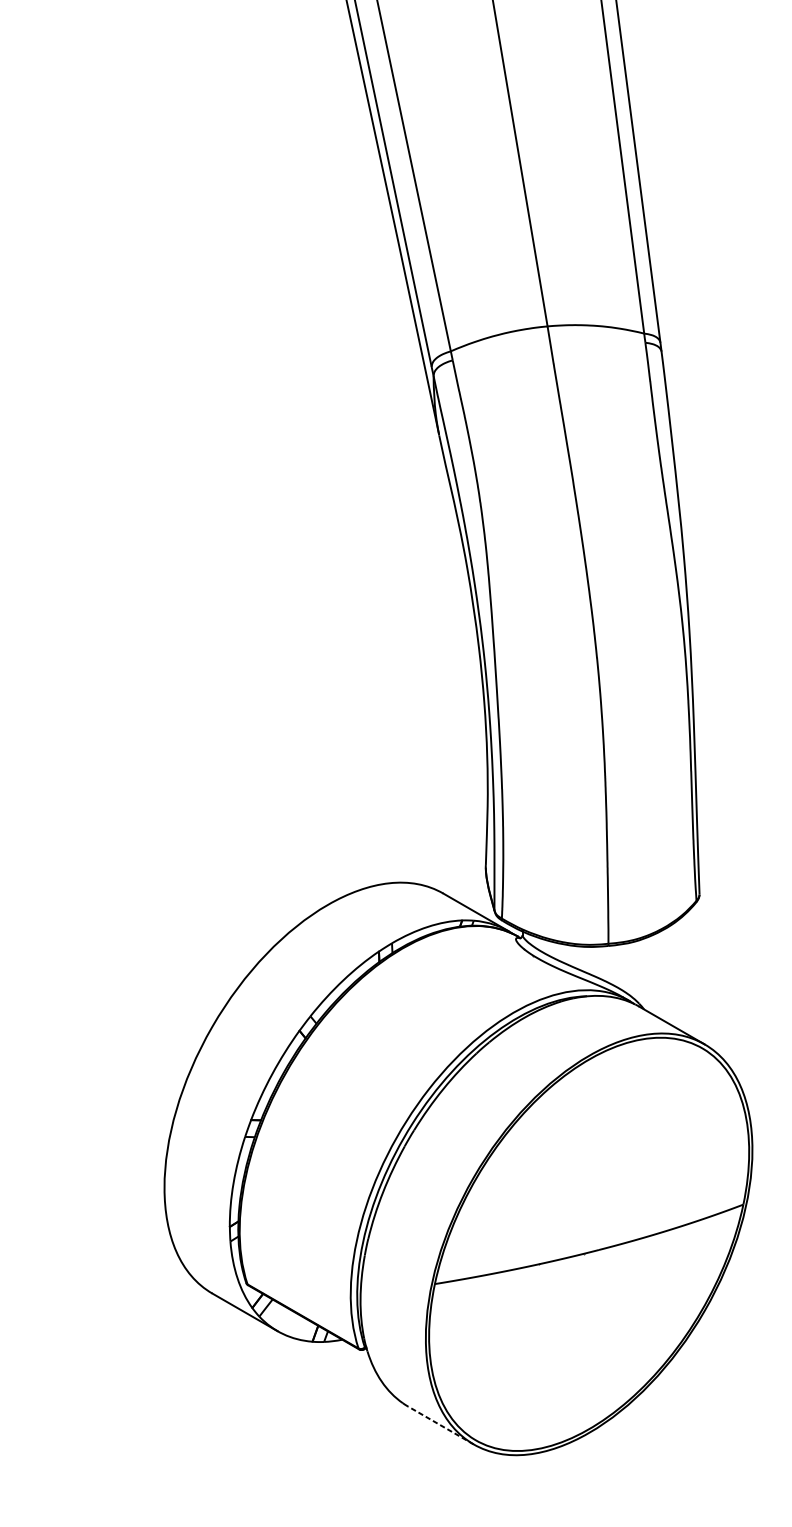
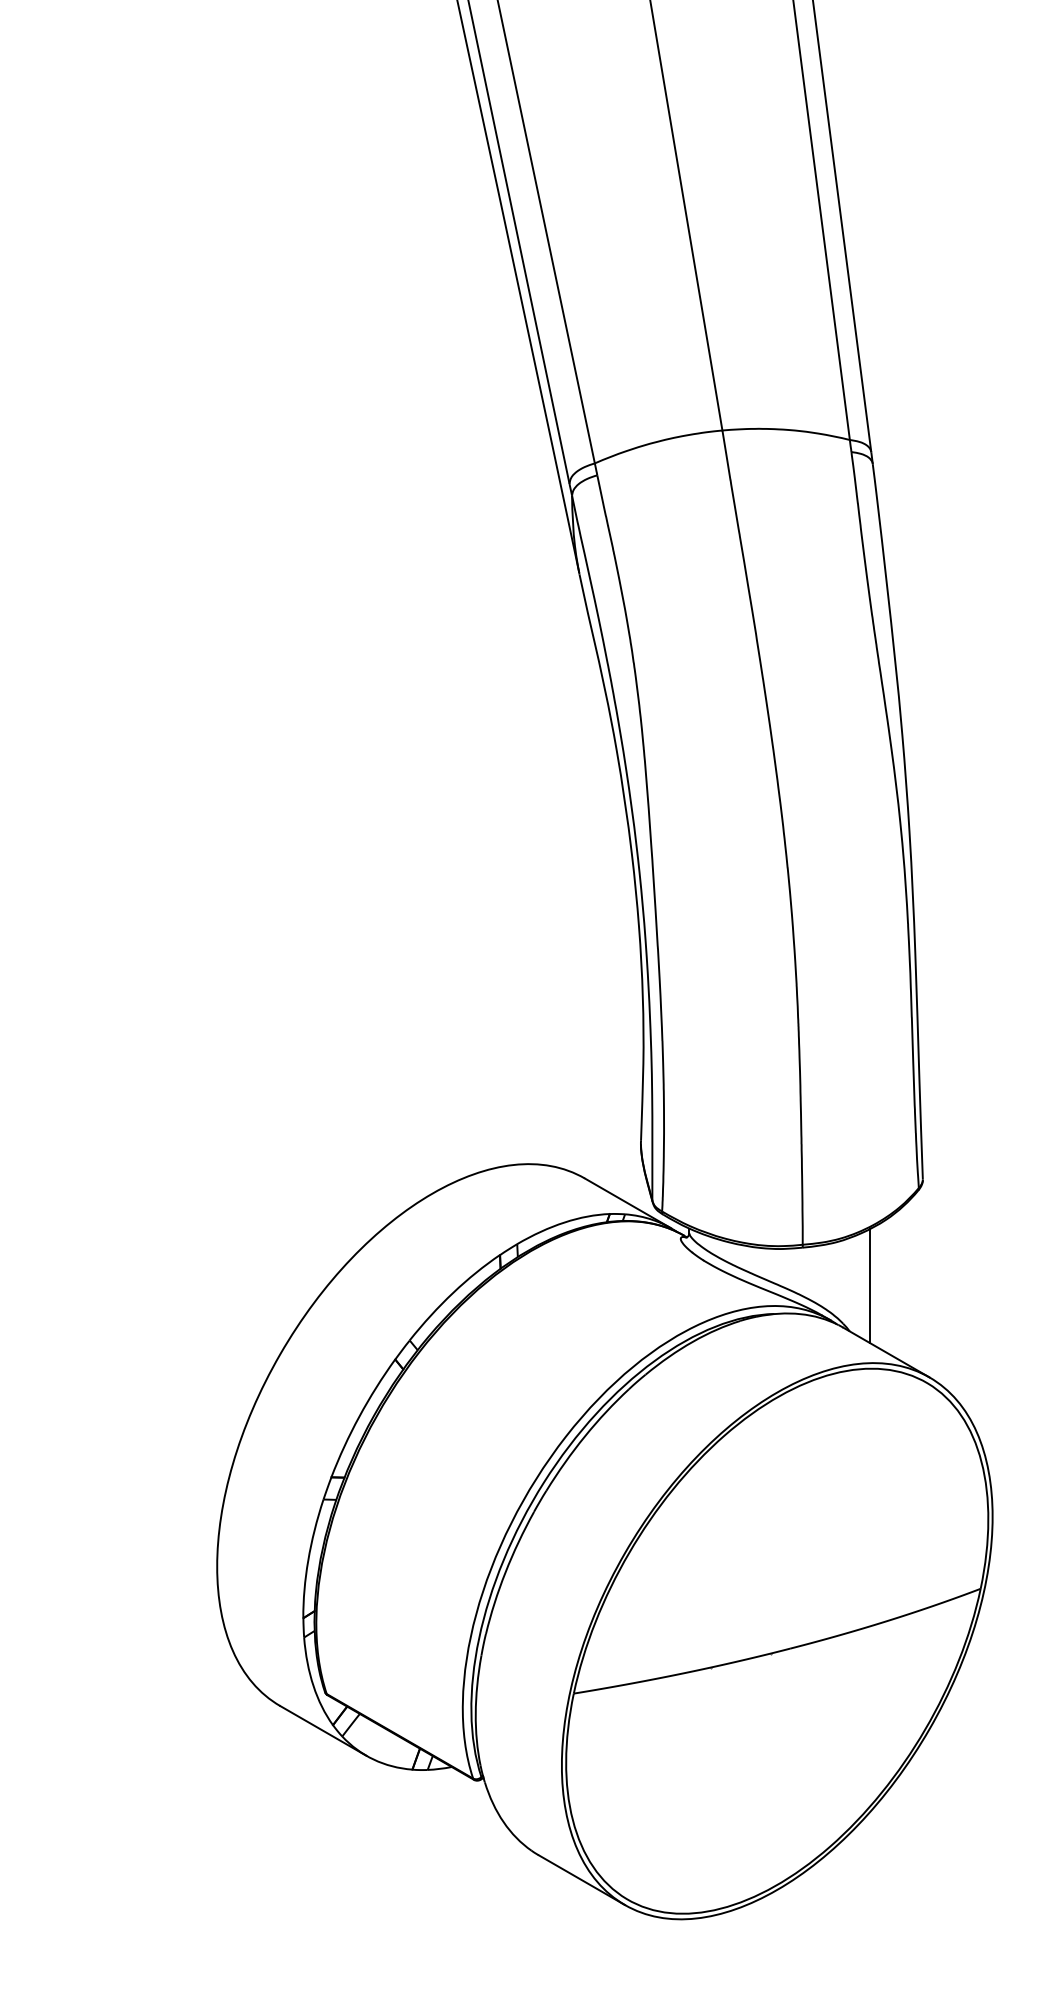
line: (659, 974) -> (869, 1285), added
line: (440, 1425) -> (581, 1880), dashed -> solid

